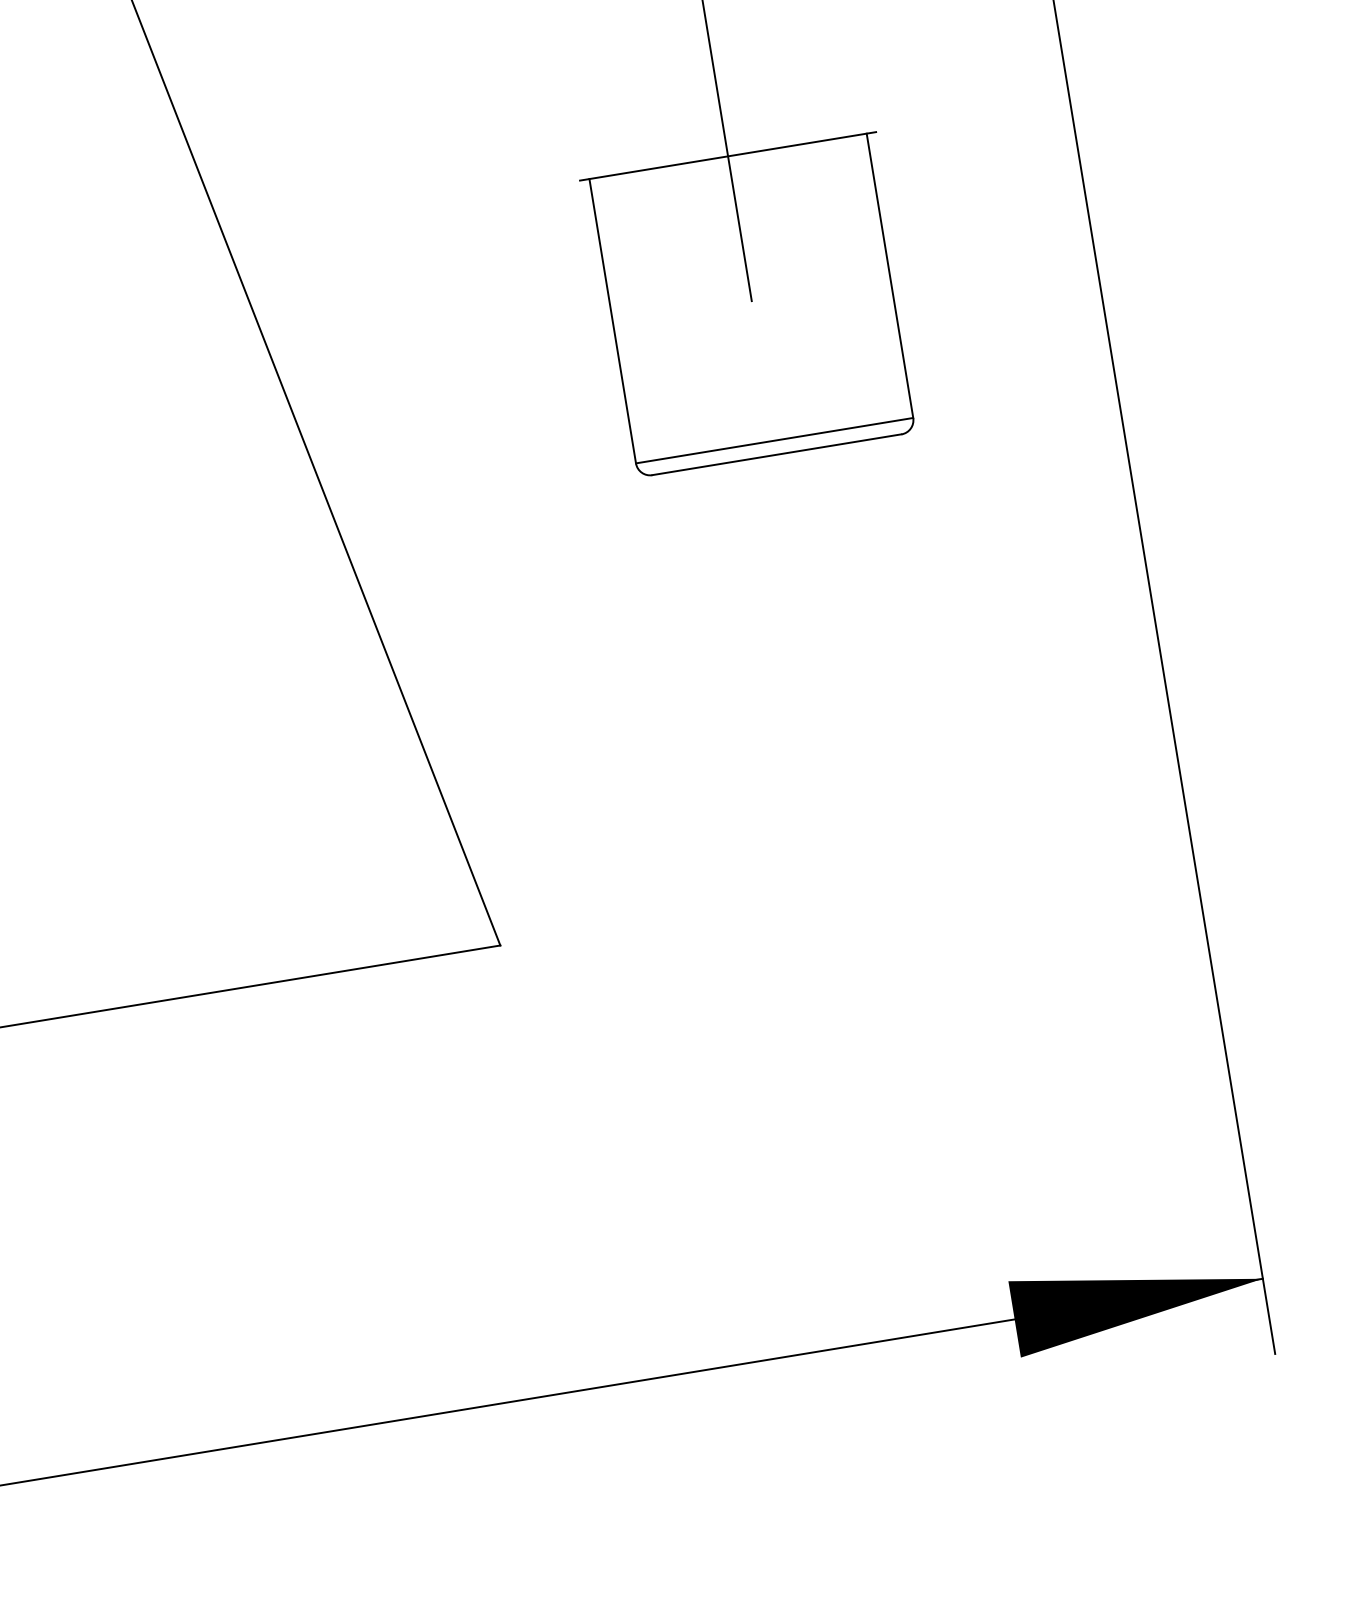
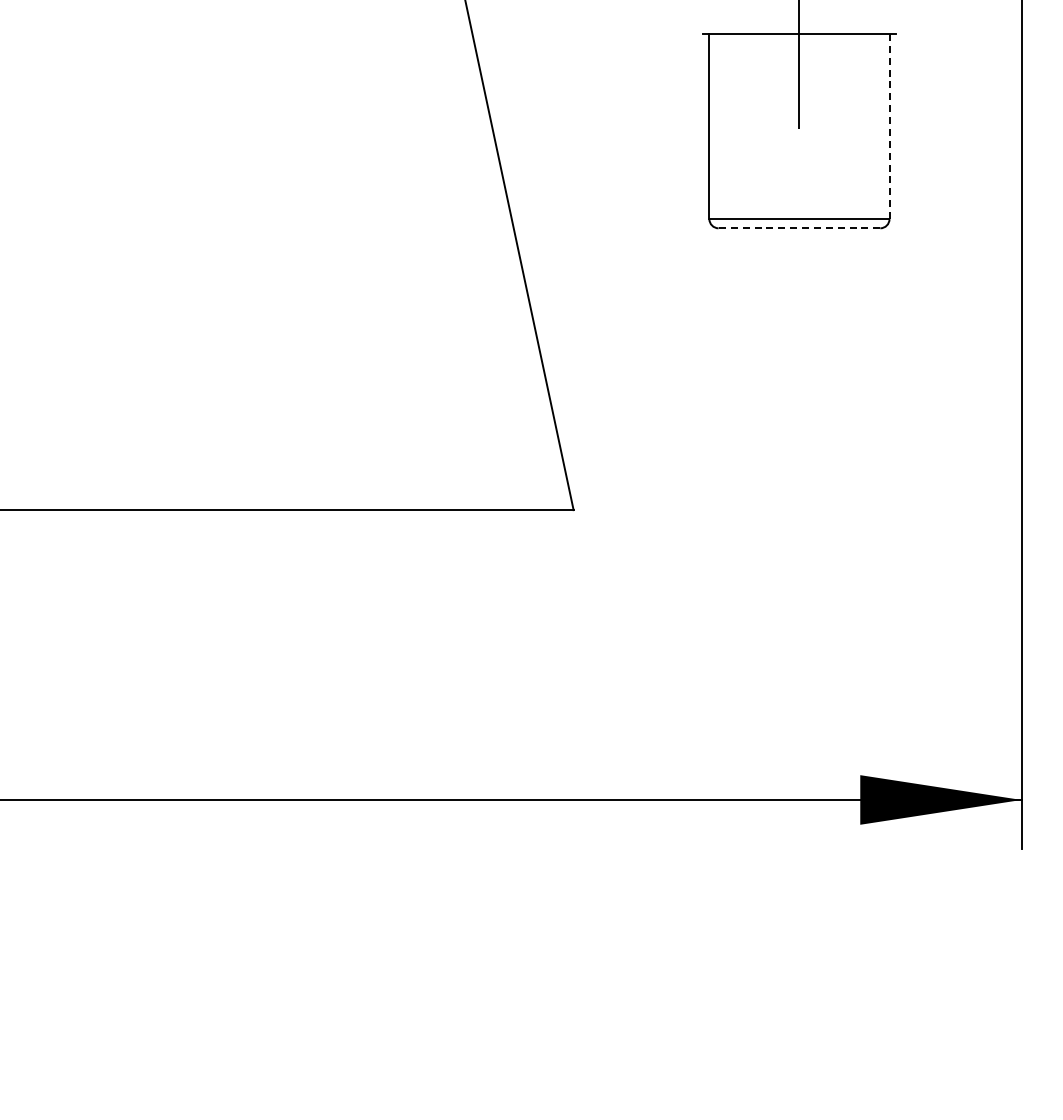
line: (889, 275) -> (889, 126), solid -> dashed
line: (777, 455) -> (799, 228), solid -> dashed

